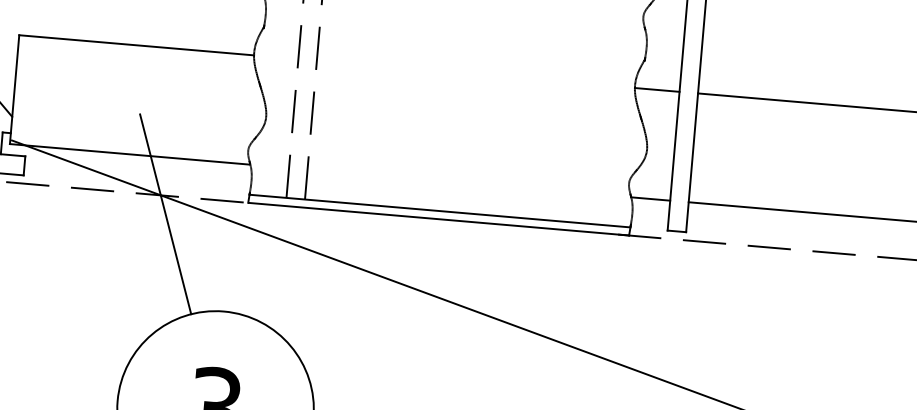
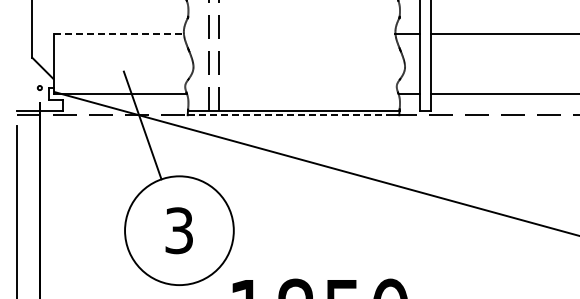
line: (138, 45) -> (119, 33), solid -> dashed
line: (438, 219) -> (293, 115), solid -> dashed

